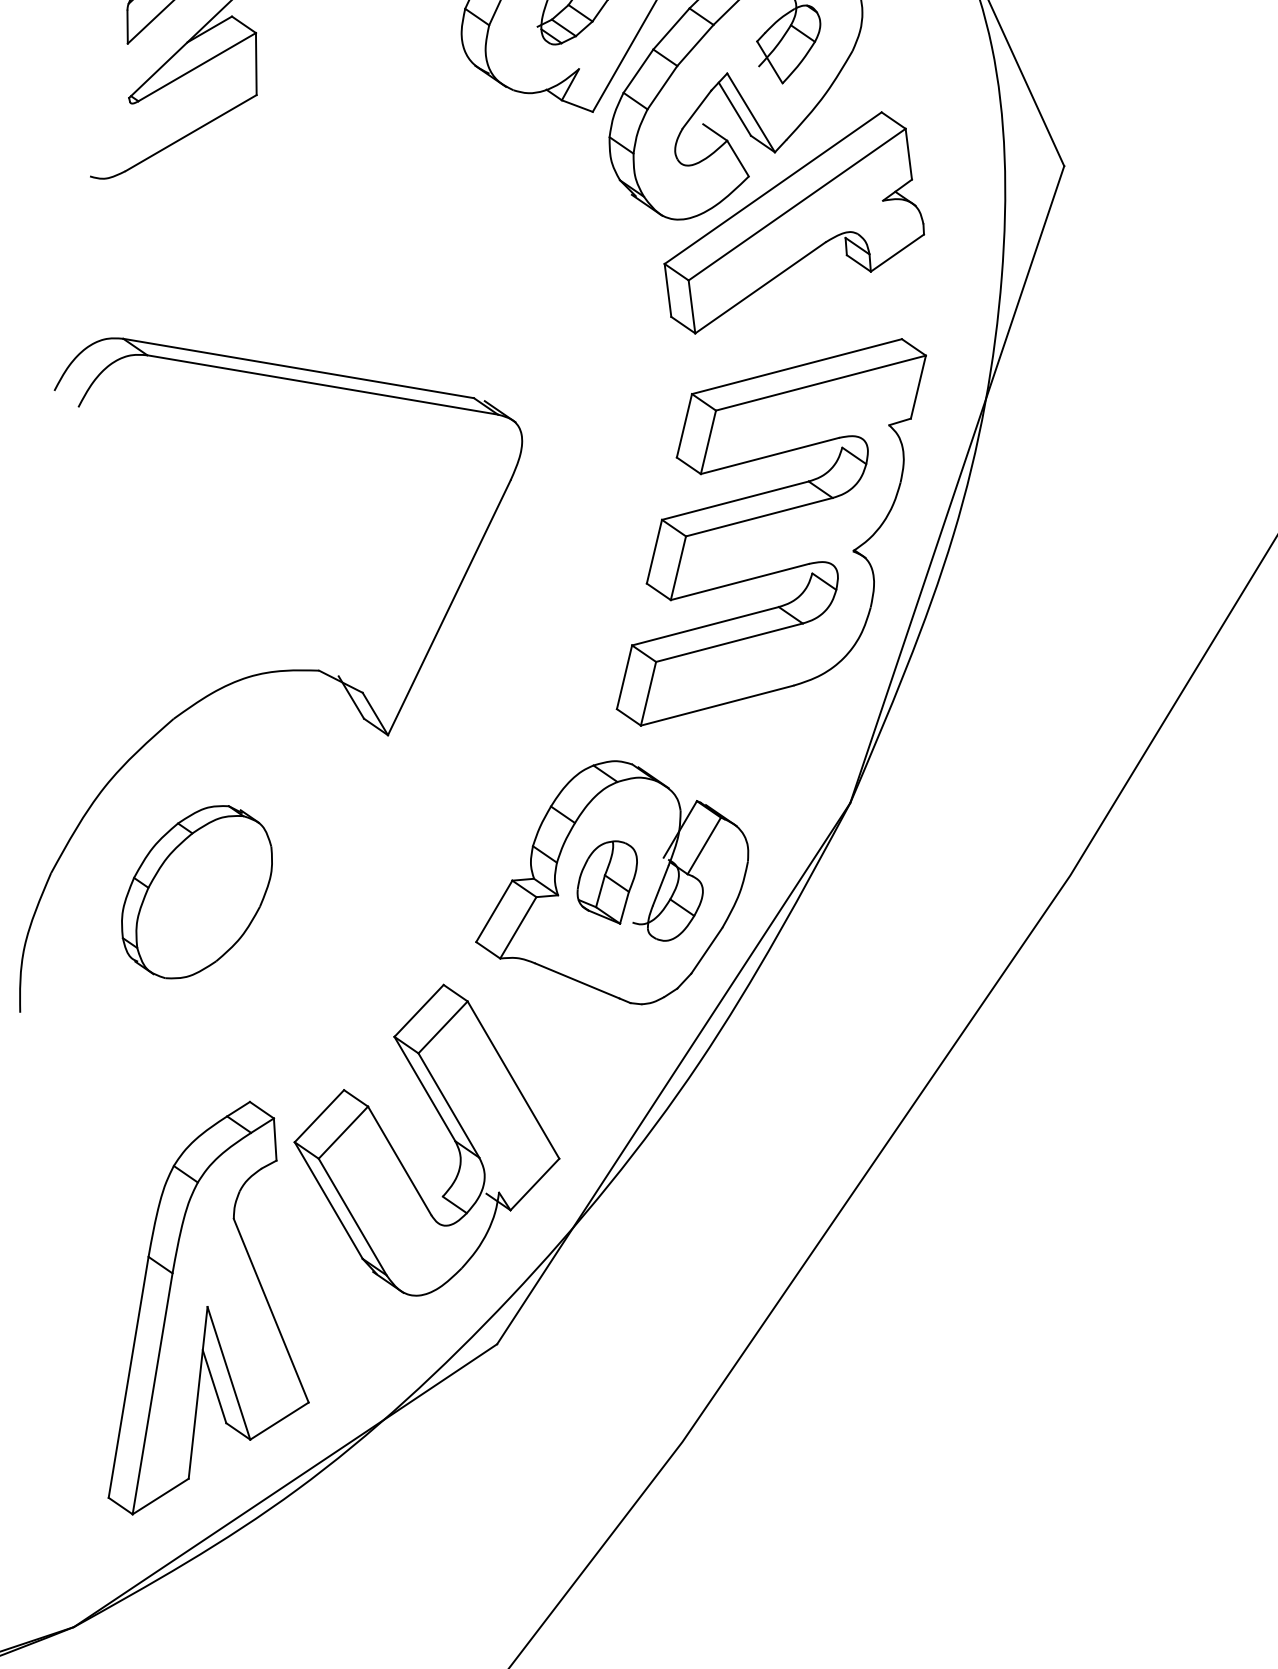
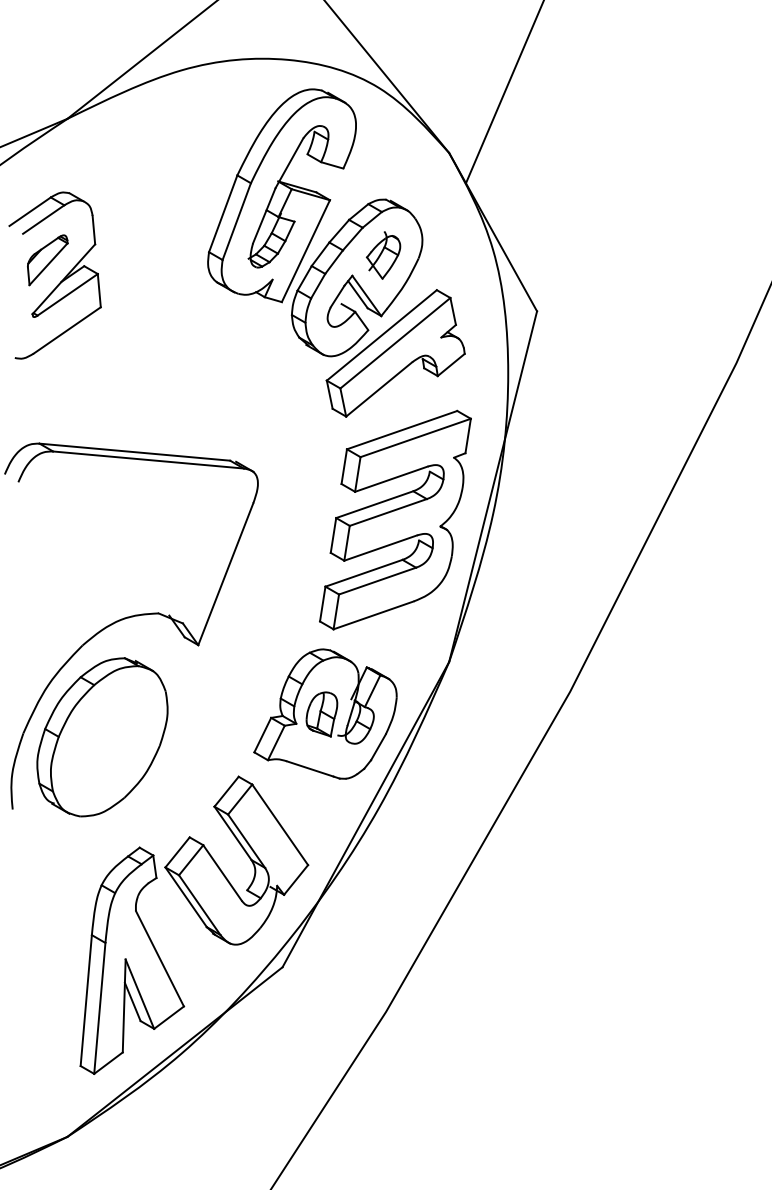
part: (197, 892) -> (102, 737), size x1.67

